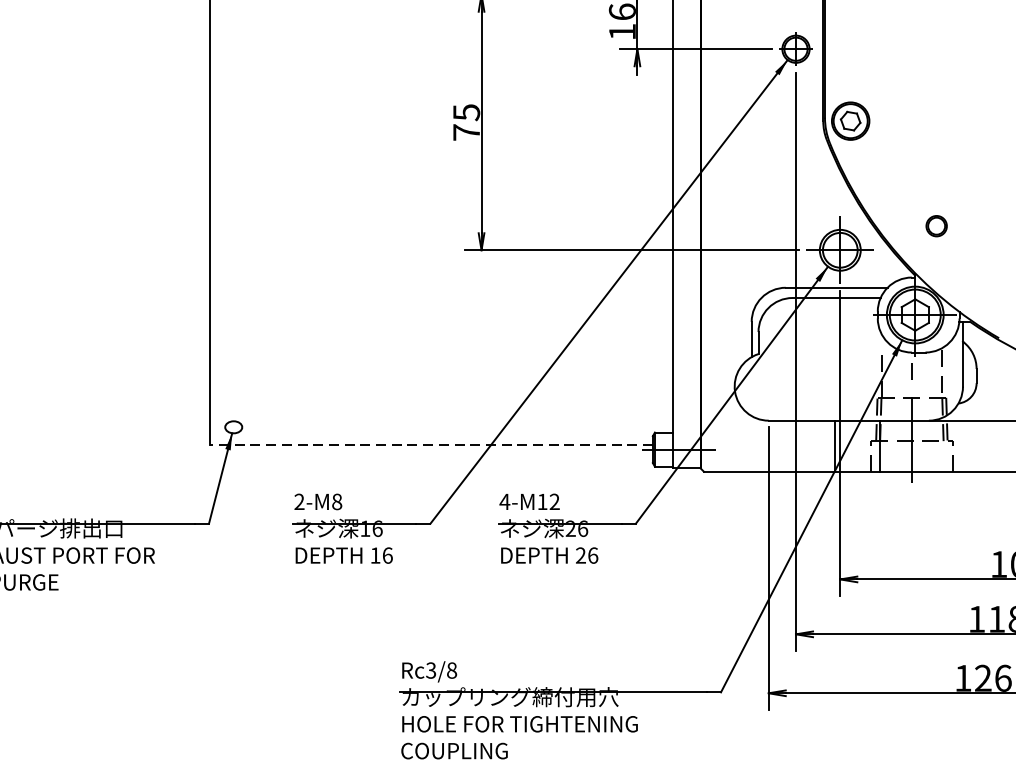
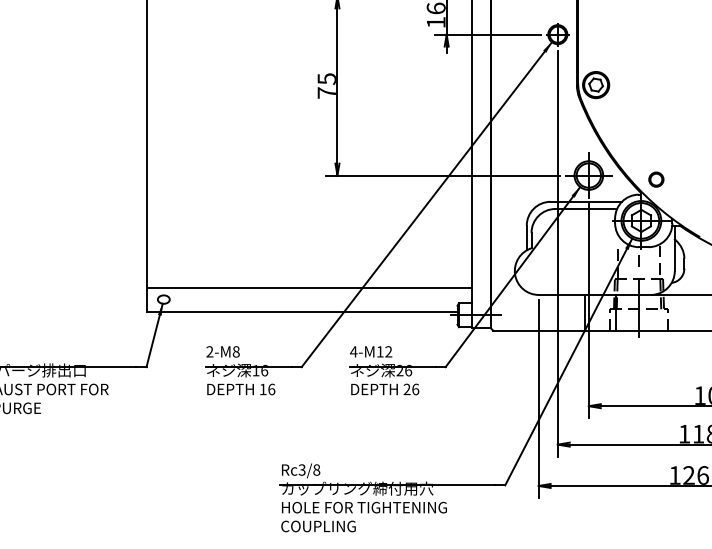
circle: (936, 225) -> (656, 179), moved
line: (441, 410) -> (309, 287), added
line: (430, 444) -> (301, 311), dashed -> solid

